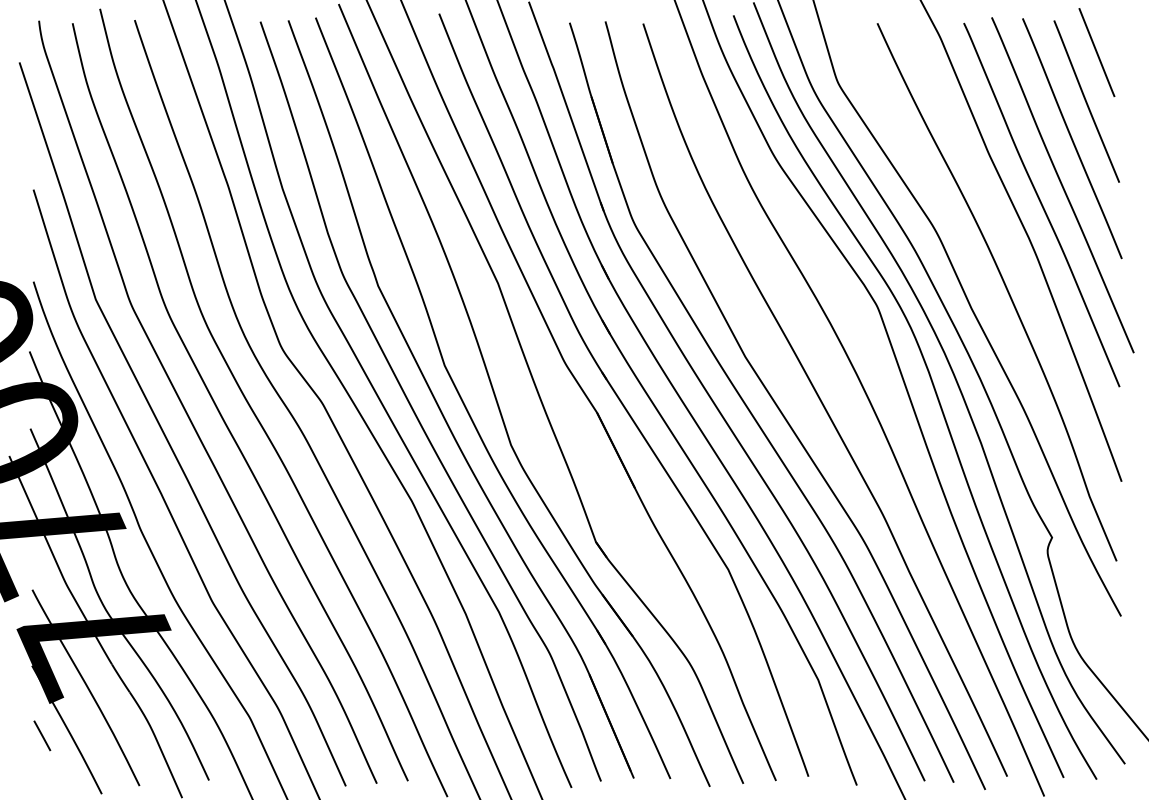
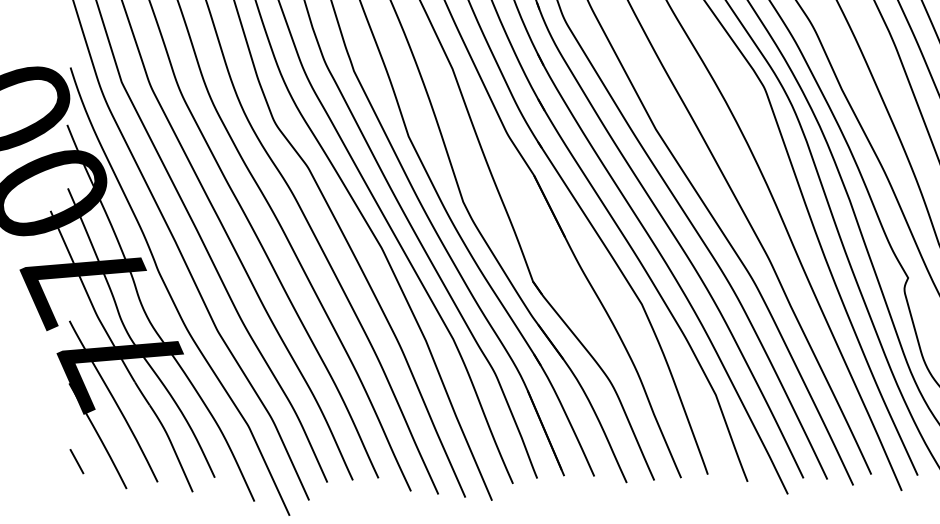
line: (42, 735) -> (77, 461), moved

